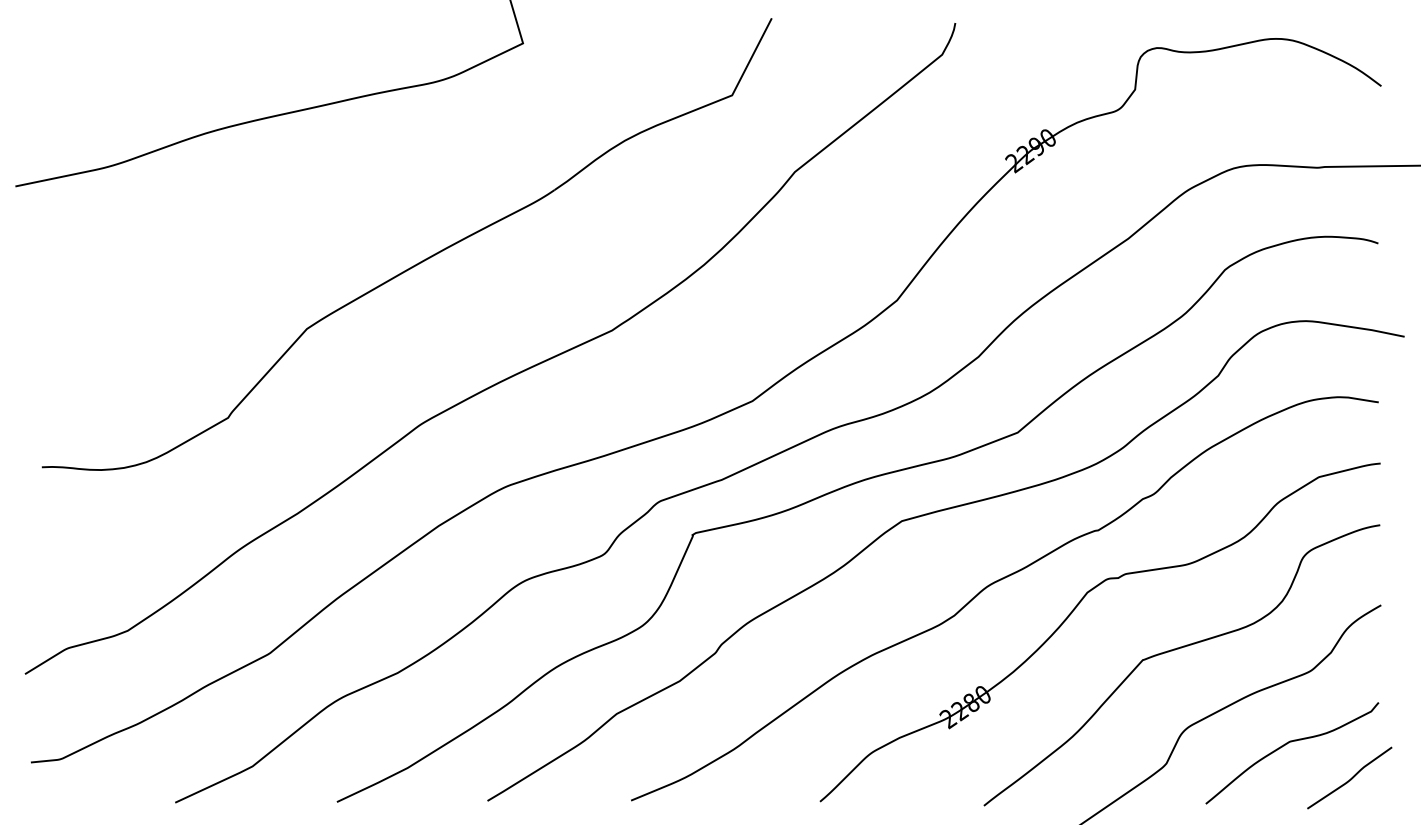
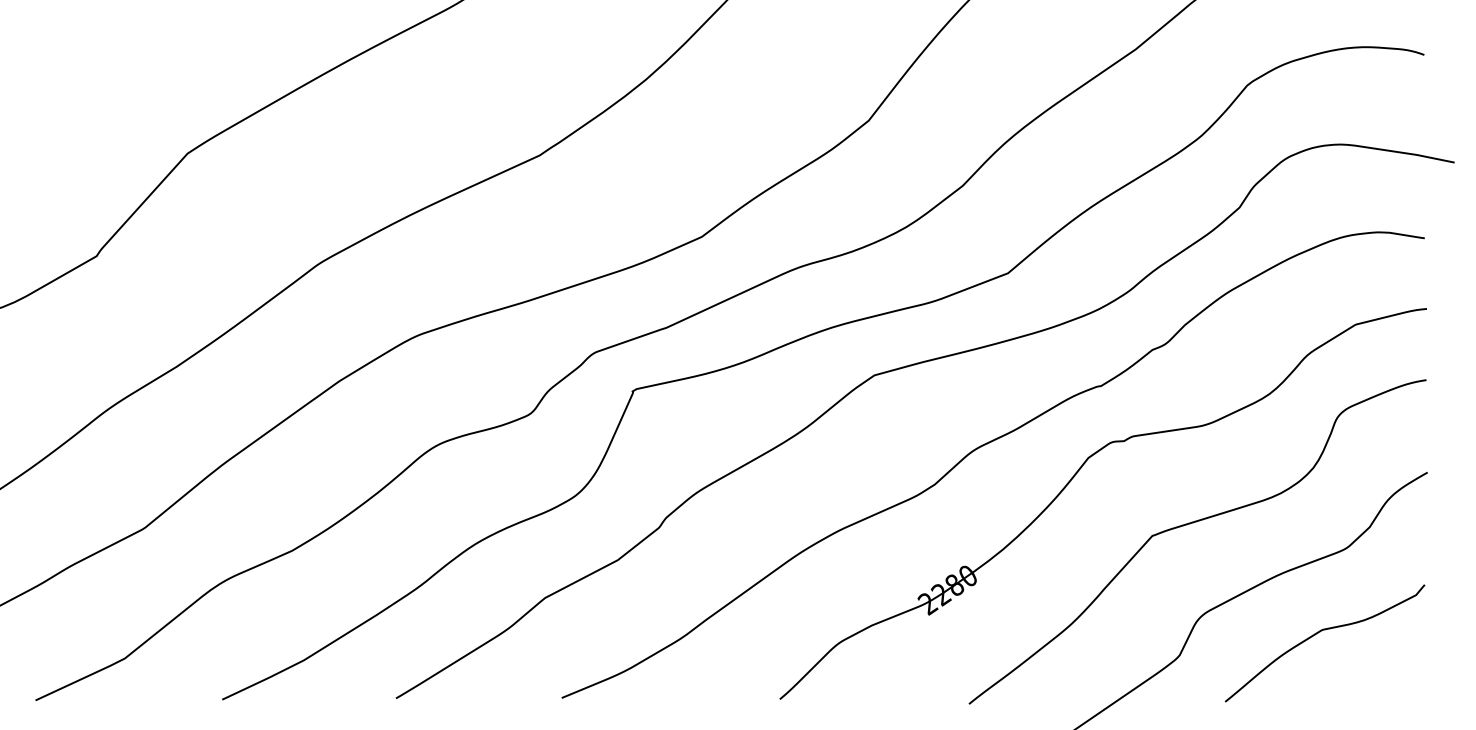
curve: (1350, 778) -> (1392, 672), removed

